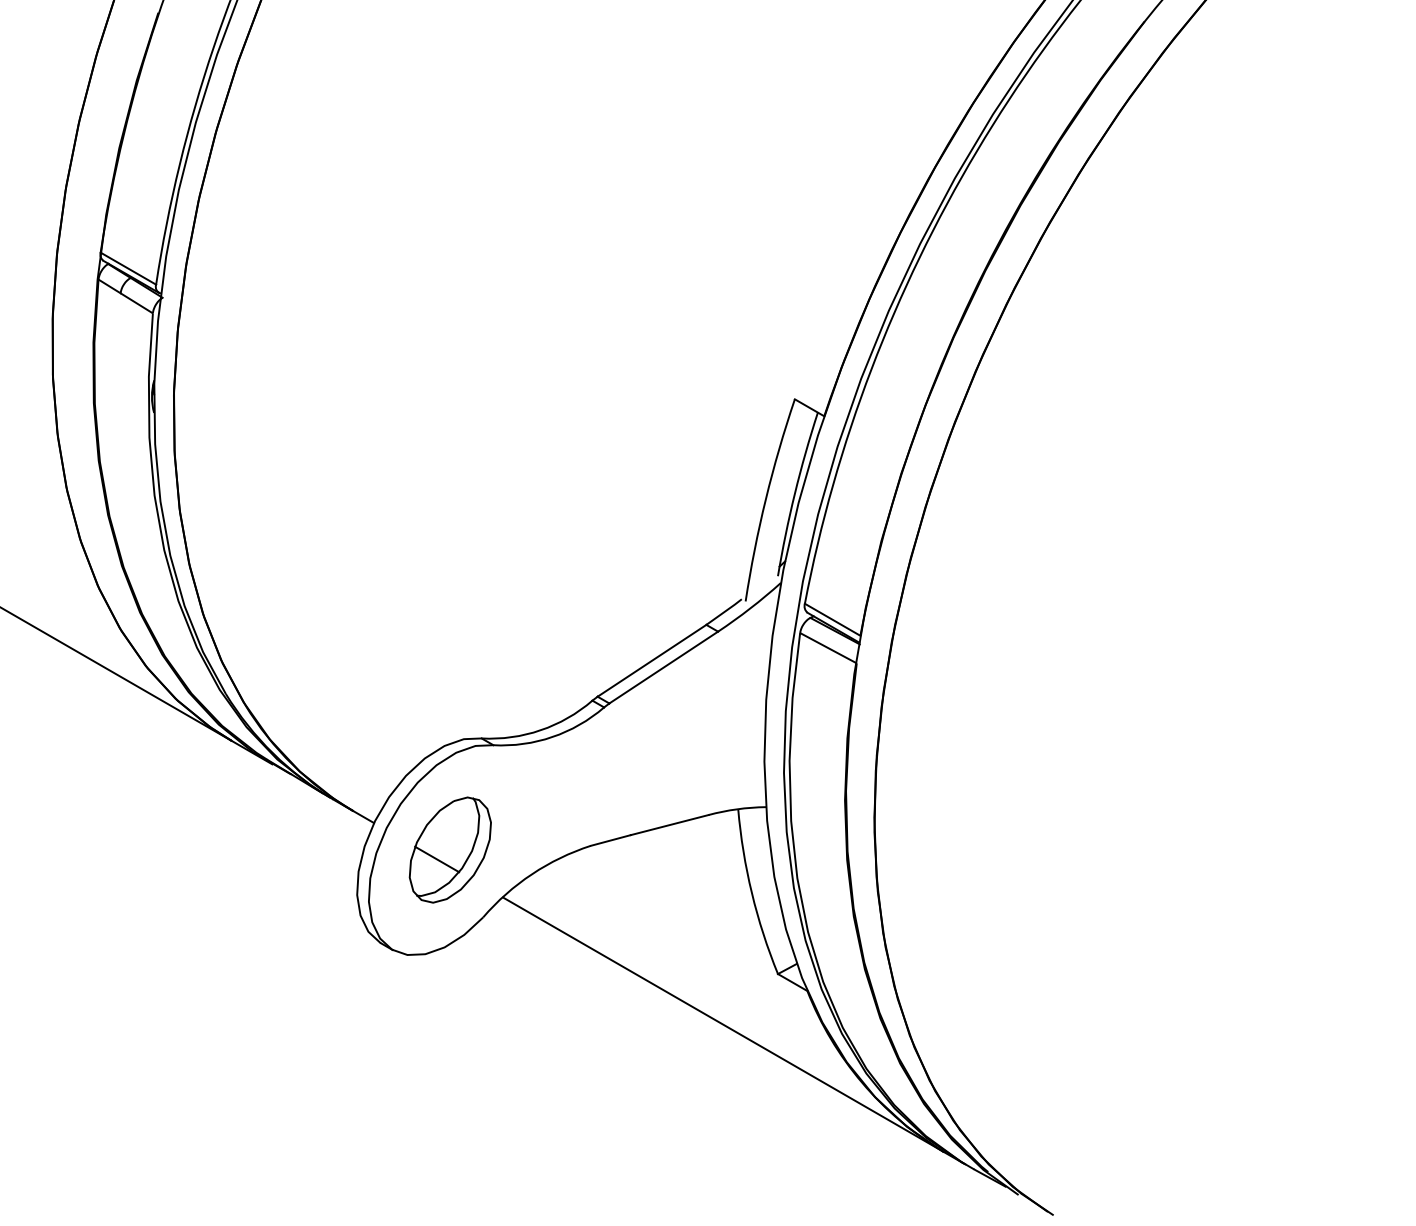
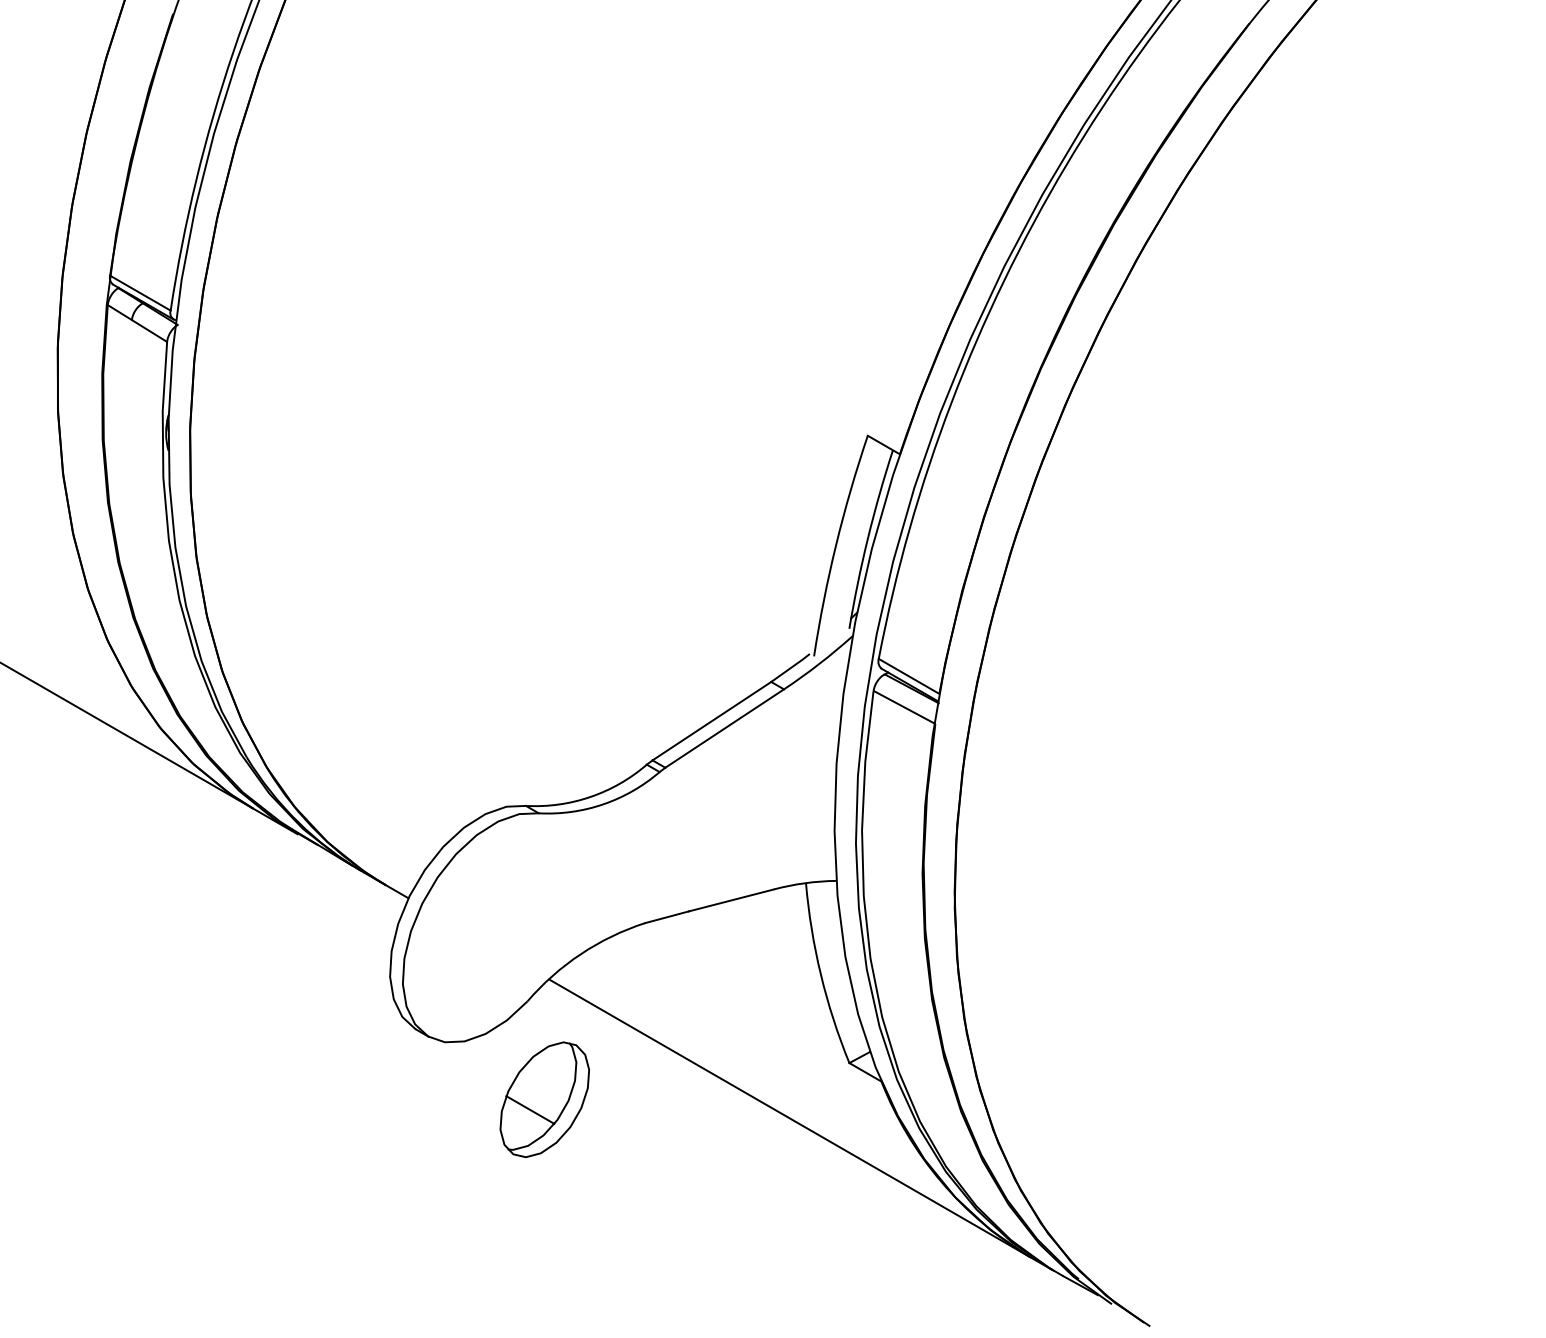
part: (450, 849) -> (544, 1099), moved

